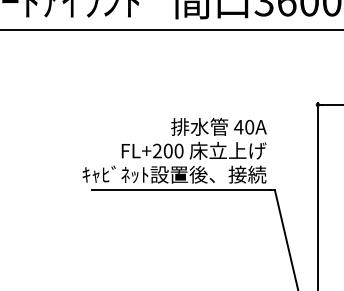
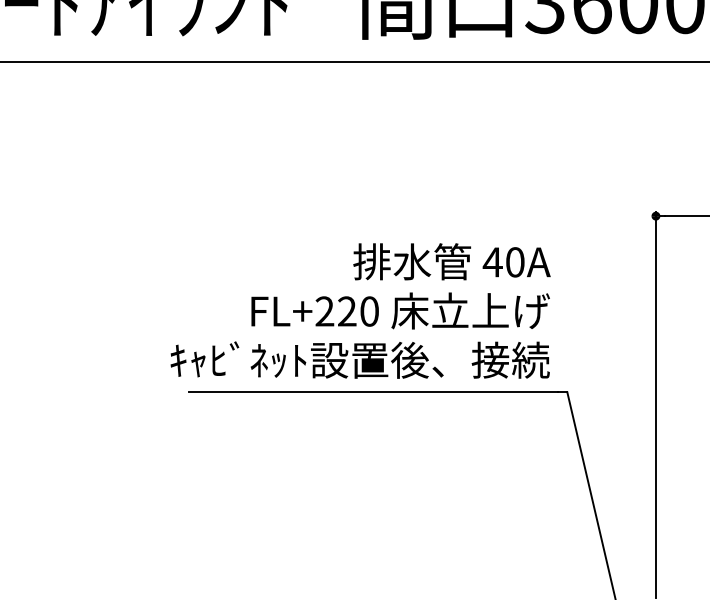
text: (167, 150) -> (345, 310), FL+200 -> FL+220

